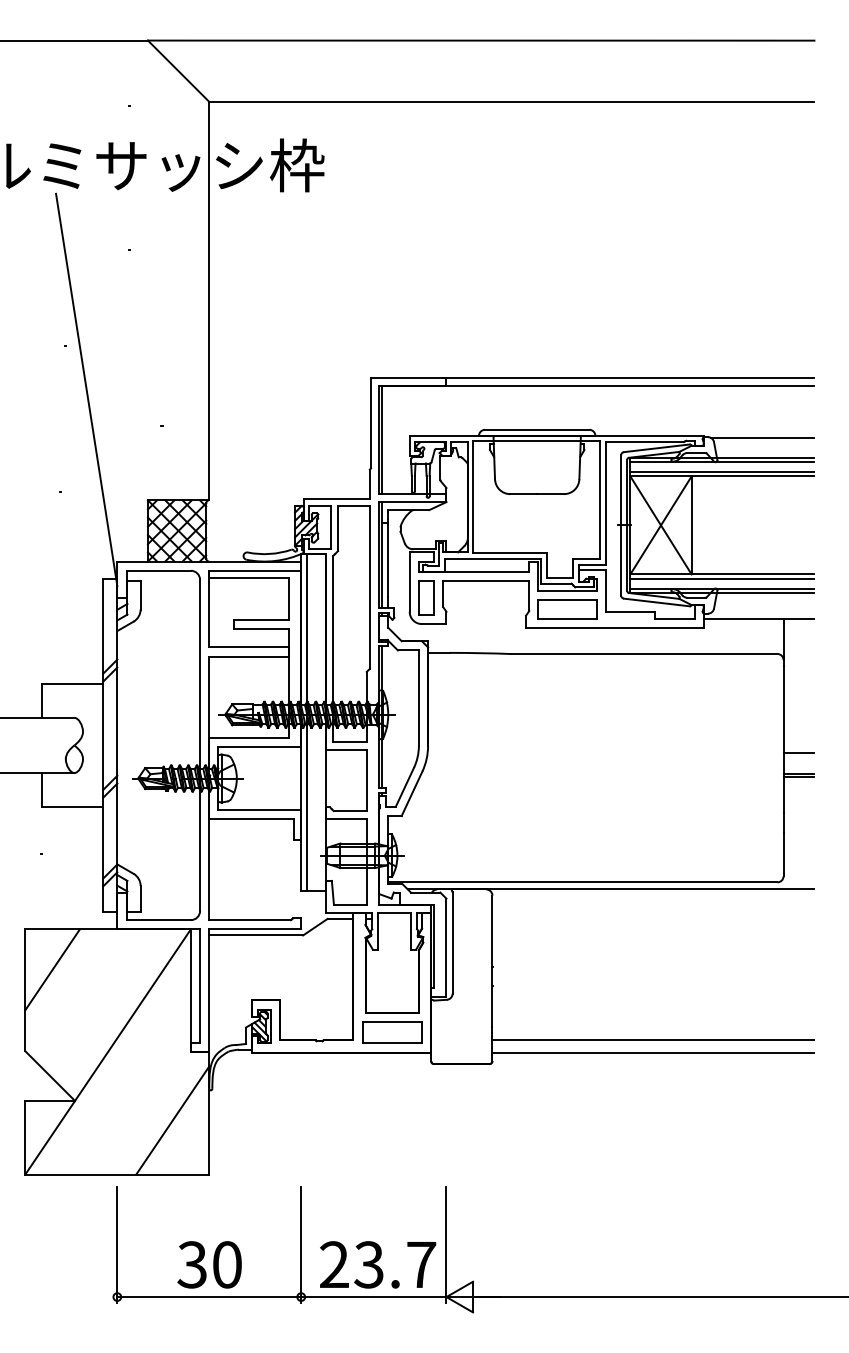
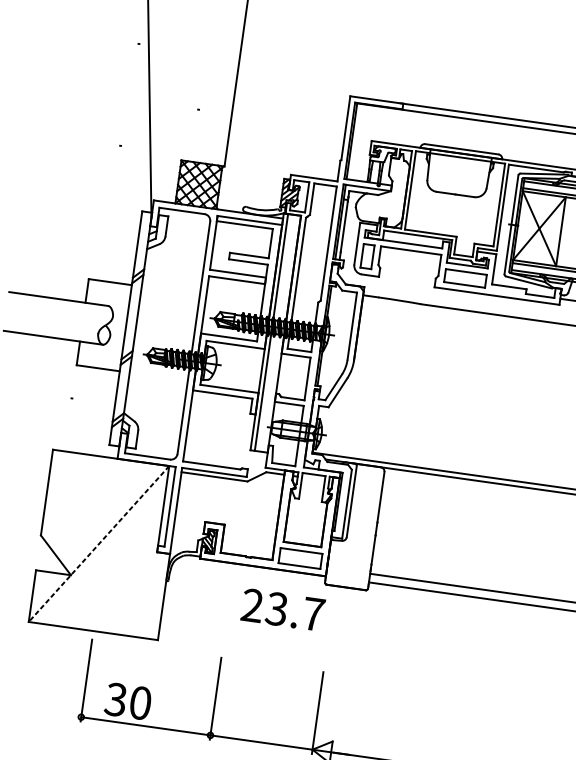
line: (52, 969) -> (68, 480), removed
line: (108, 1051) -> (99, 543), solid -> dashed
line: (172, 1120) -> (137, 598), removed
text: (209, 1264) -> (128, 701), moved
text: (378, 1264) -> (283, 609), moved

